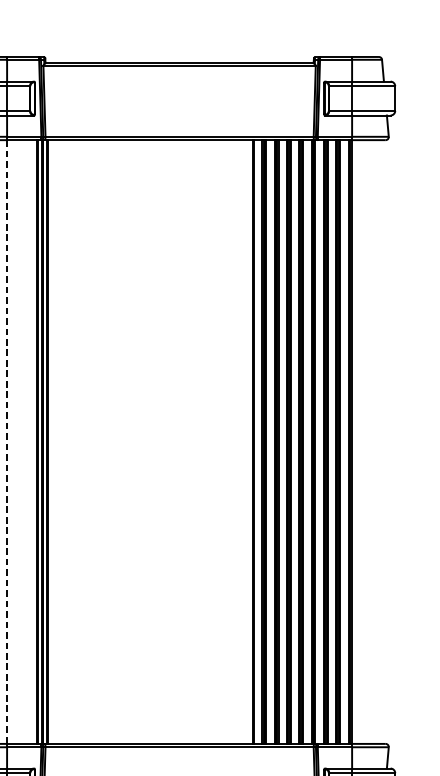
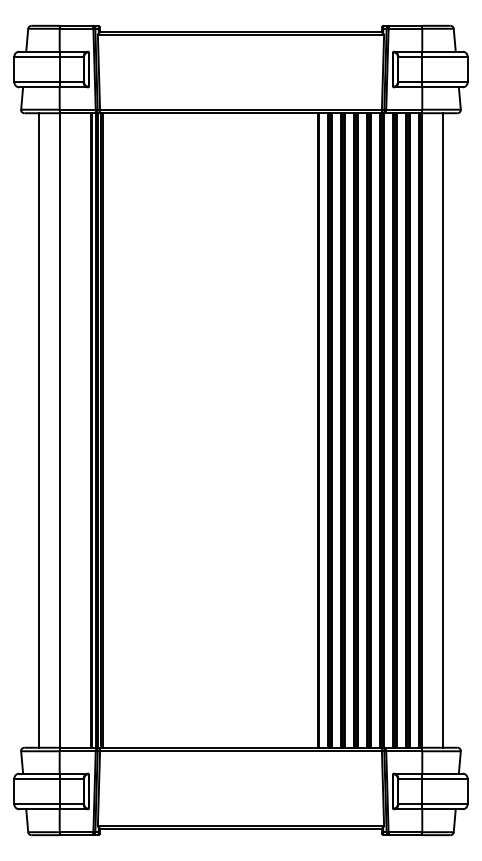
line: (6, 442) -> (59, 430), dashed -> solid
line: (372, 442) -> (443, 430), added

